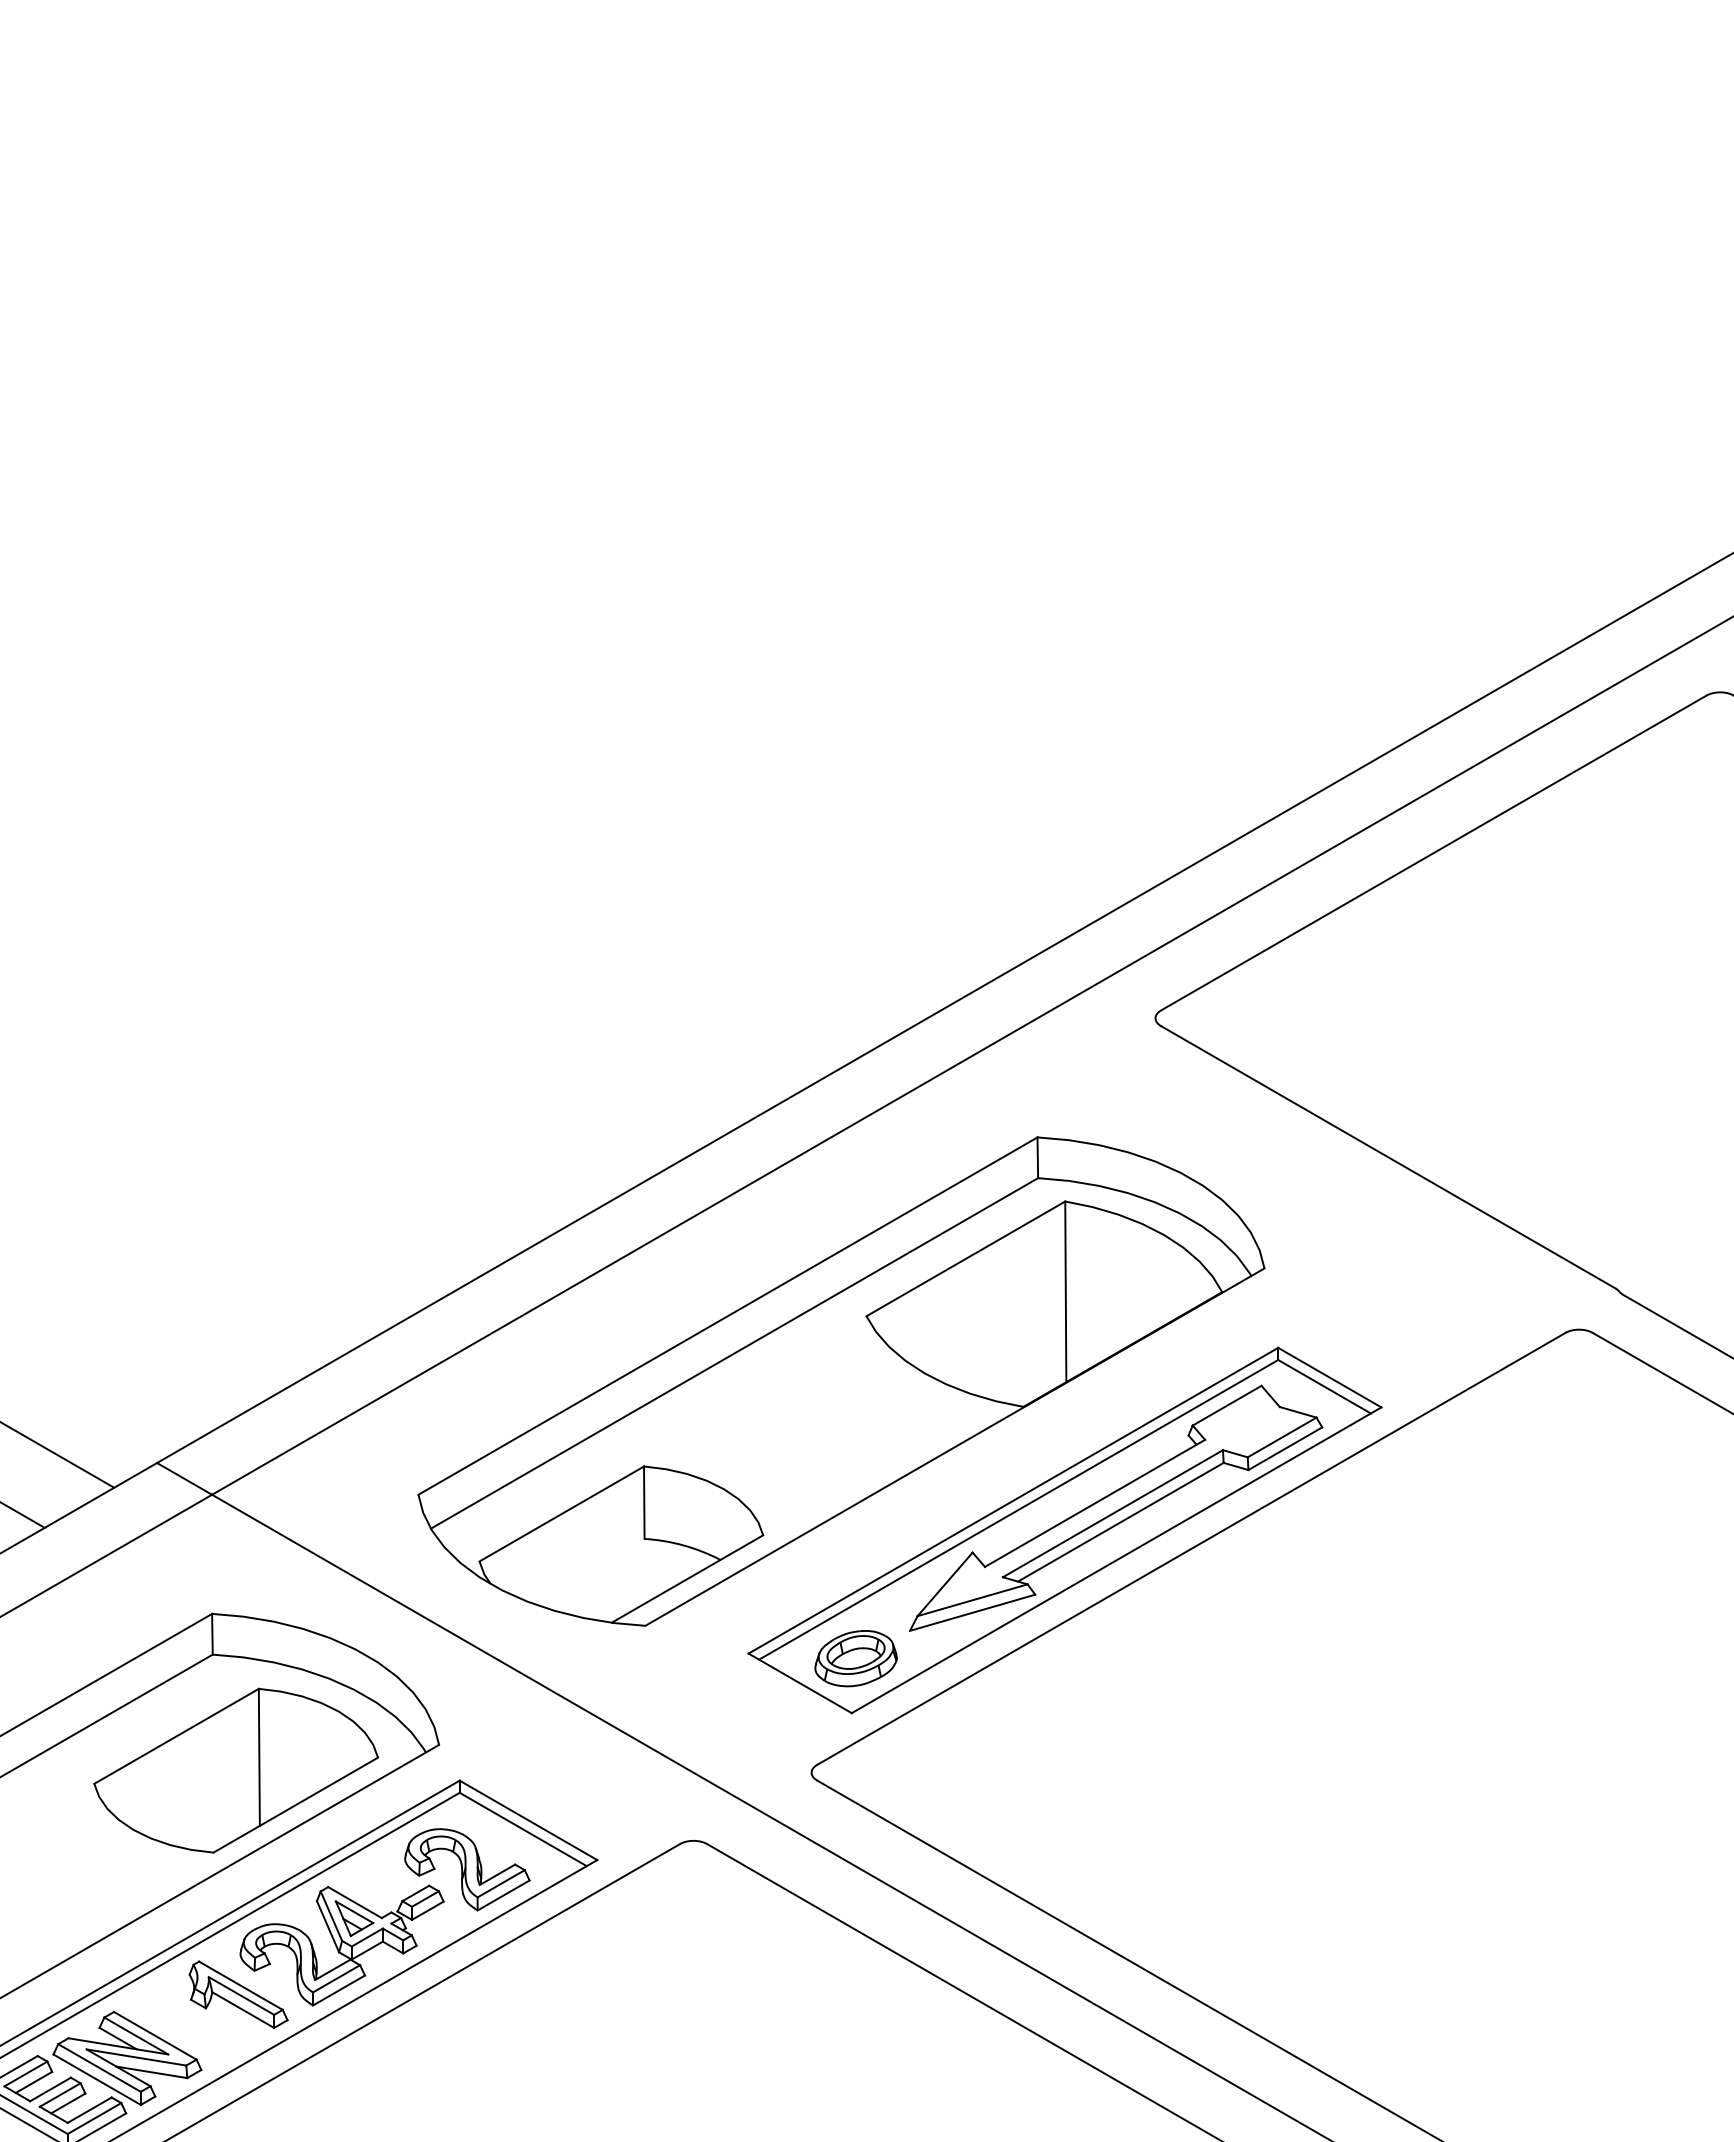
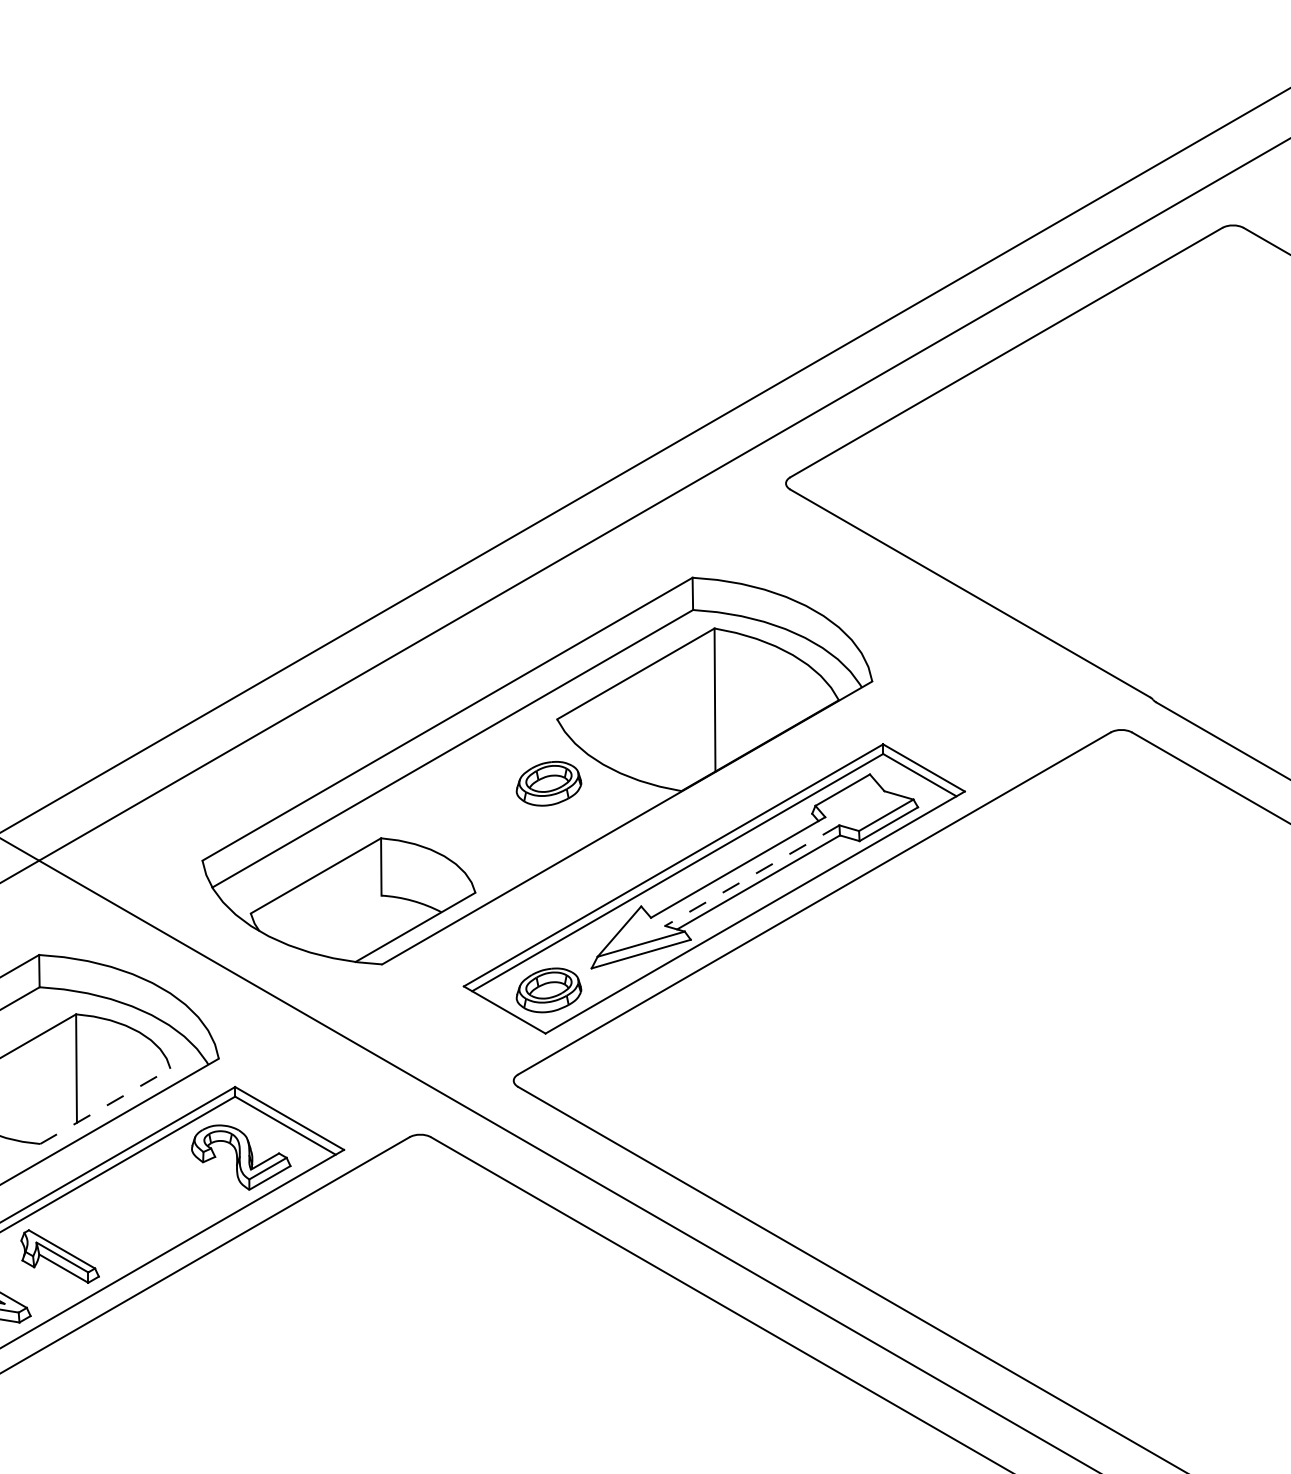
part: (855, 1397) -> (548, 783), added
line: (1112, 1513) -> (751, 875), solid -> dashed
line: (295, 1805) -> (105, 1106), solid -> dashed
part: (341, 1945) -> (141, 1217), removed

